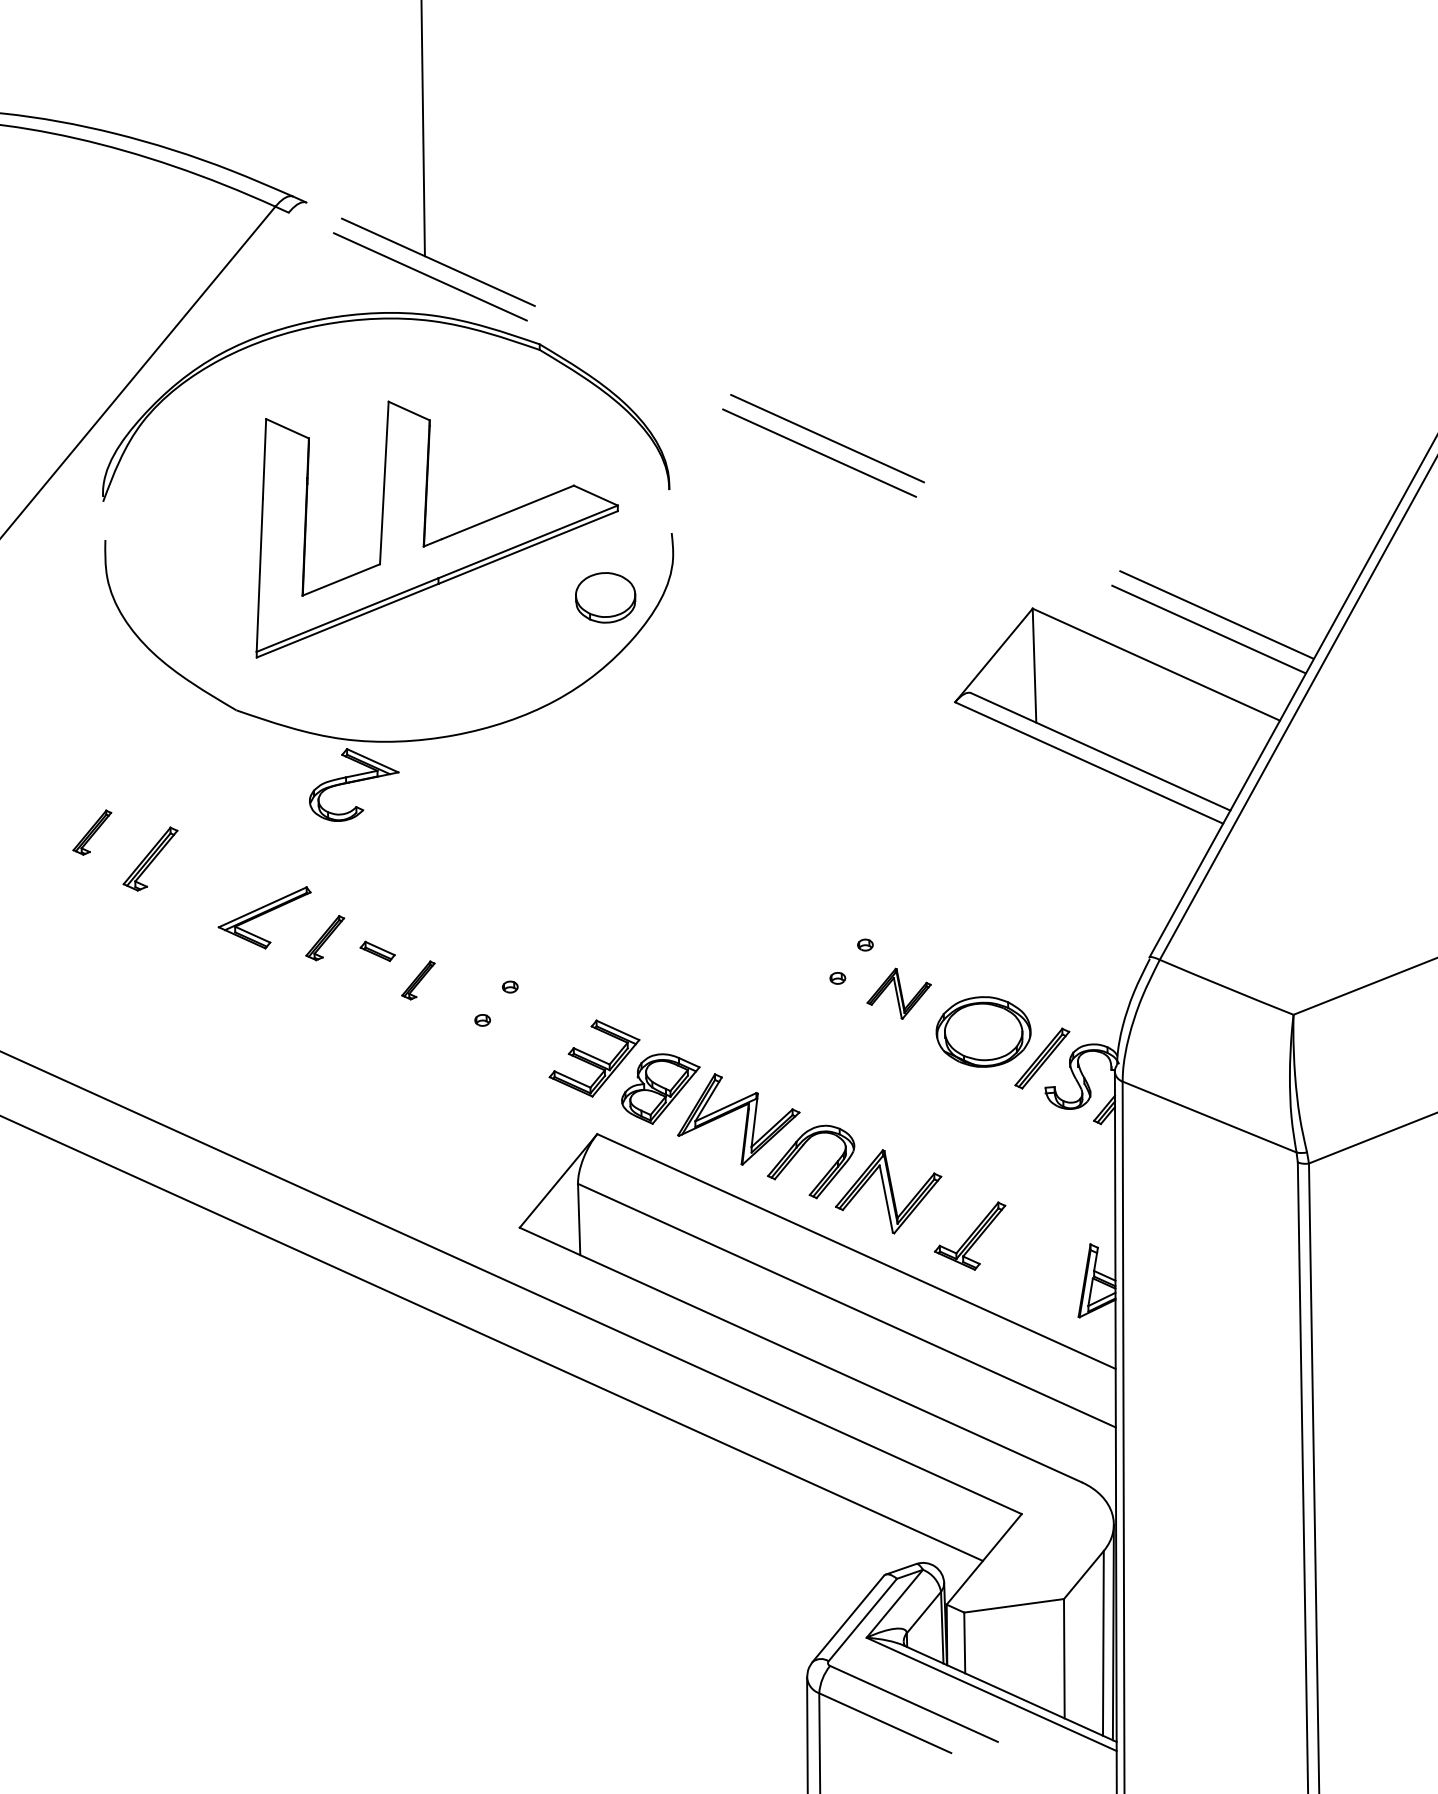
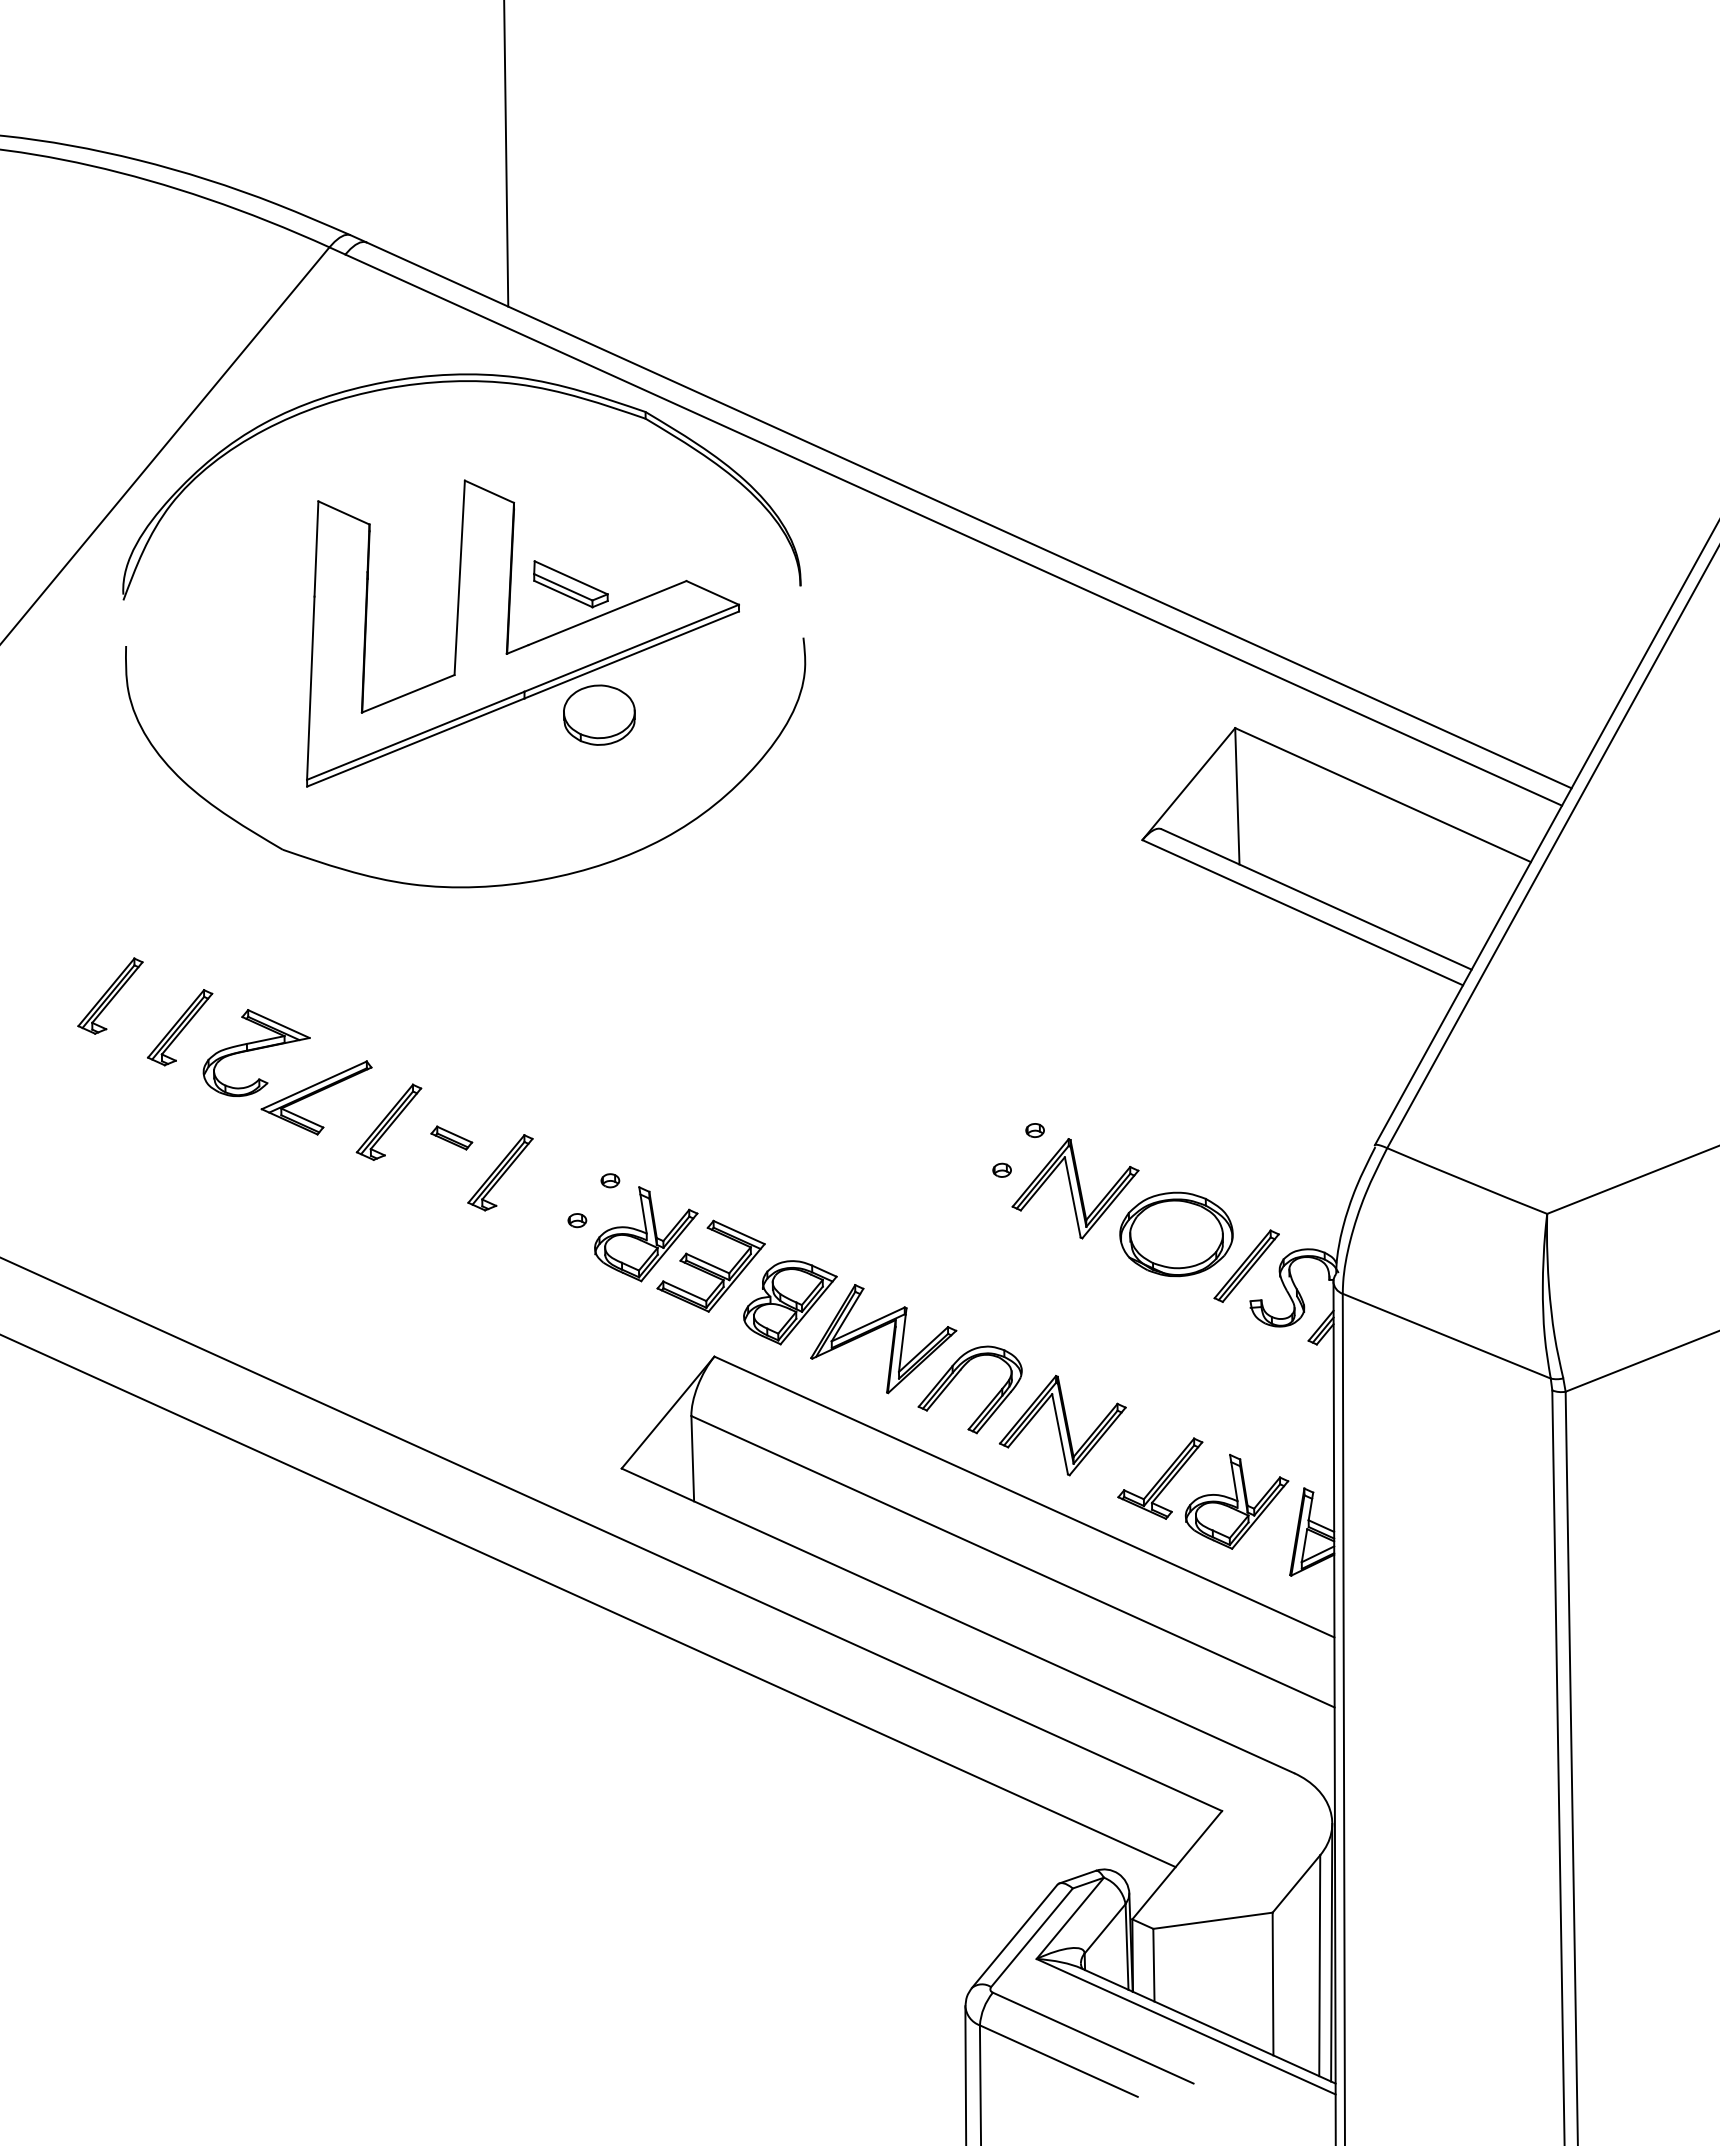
line: (809, 430) -> (968, 515), dashed -> solid
line: (797, 443) -> (953, 530), dashed -> solid
part: (476, 488) -> (570, 584), added
part: (605, 597) -> (599, 714), moved
part: (354, 784) -> (256, 1052), moved
part: (92, 832) -> (110, 995), size x1.43
part: (324, 937) -> (388, 1121), size x1.43
part: (418, 980) -> (500, 1172), size x1.67
part: (899, 993) -> (1075, 1188), size x1.67
part: (540, 1032) -> (646, 1234), added
part: (1033, 1255) -> (1236, 1501), added

